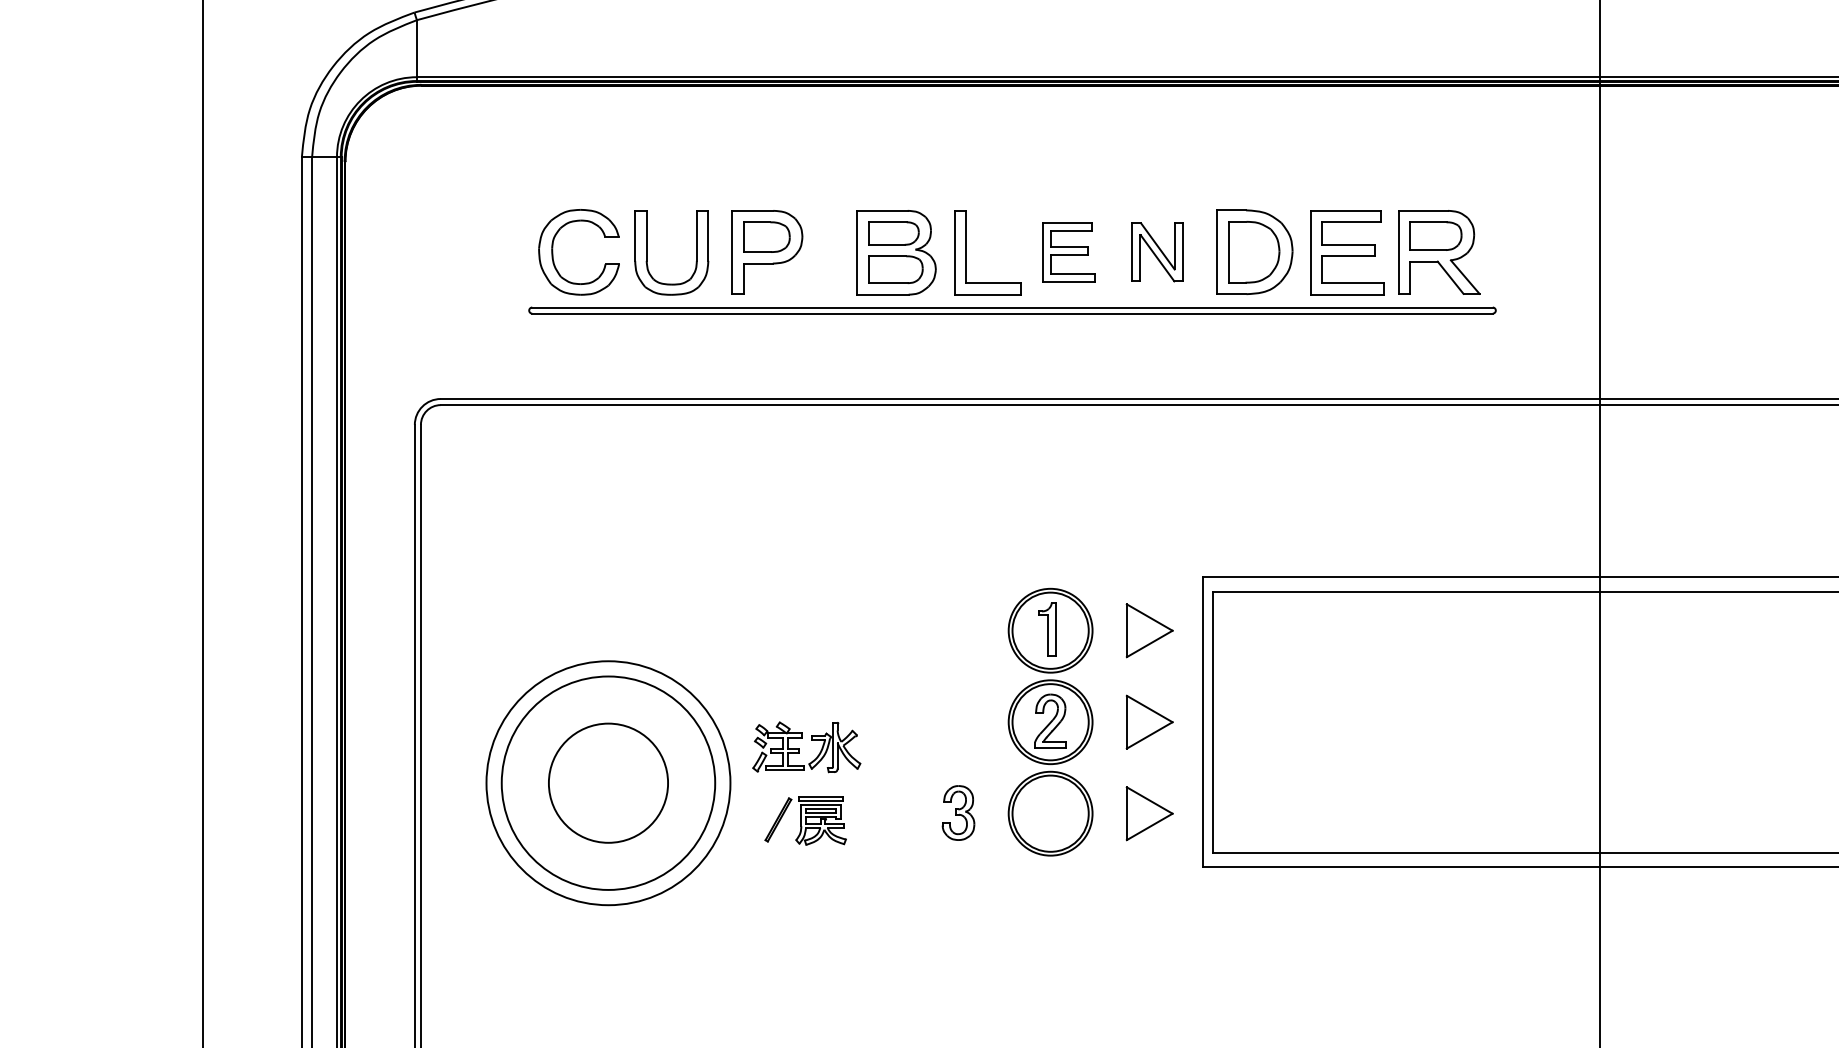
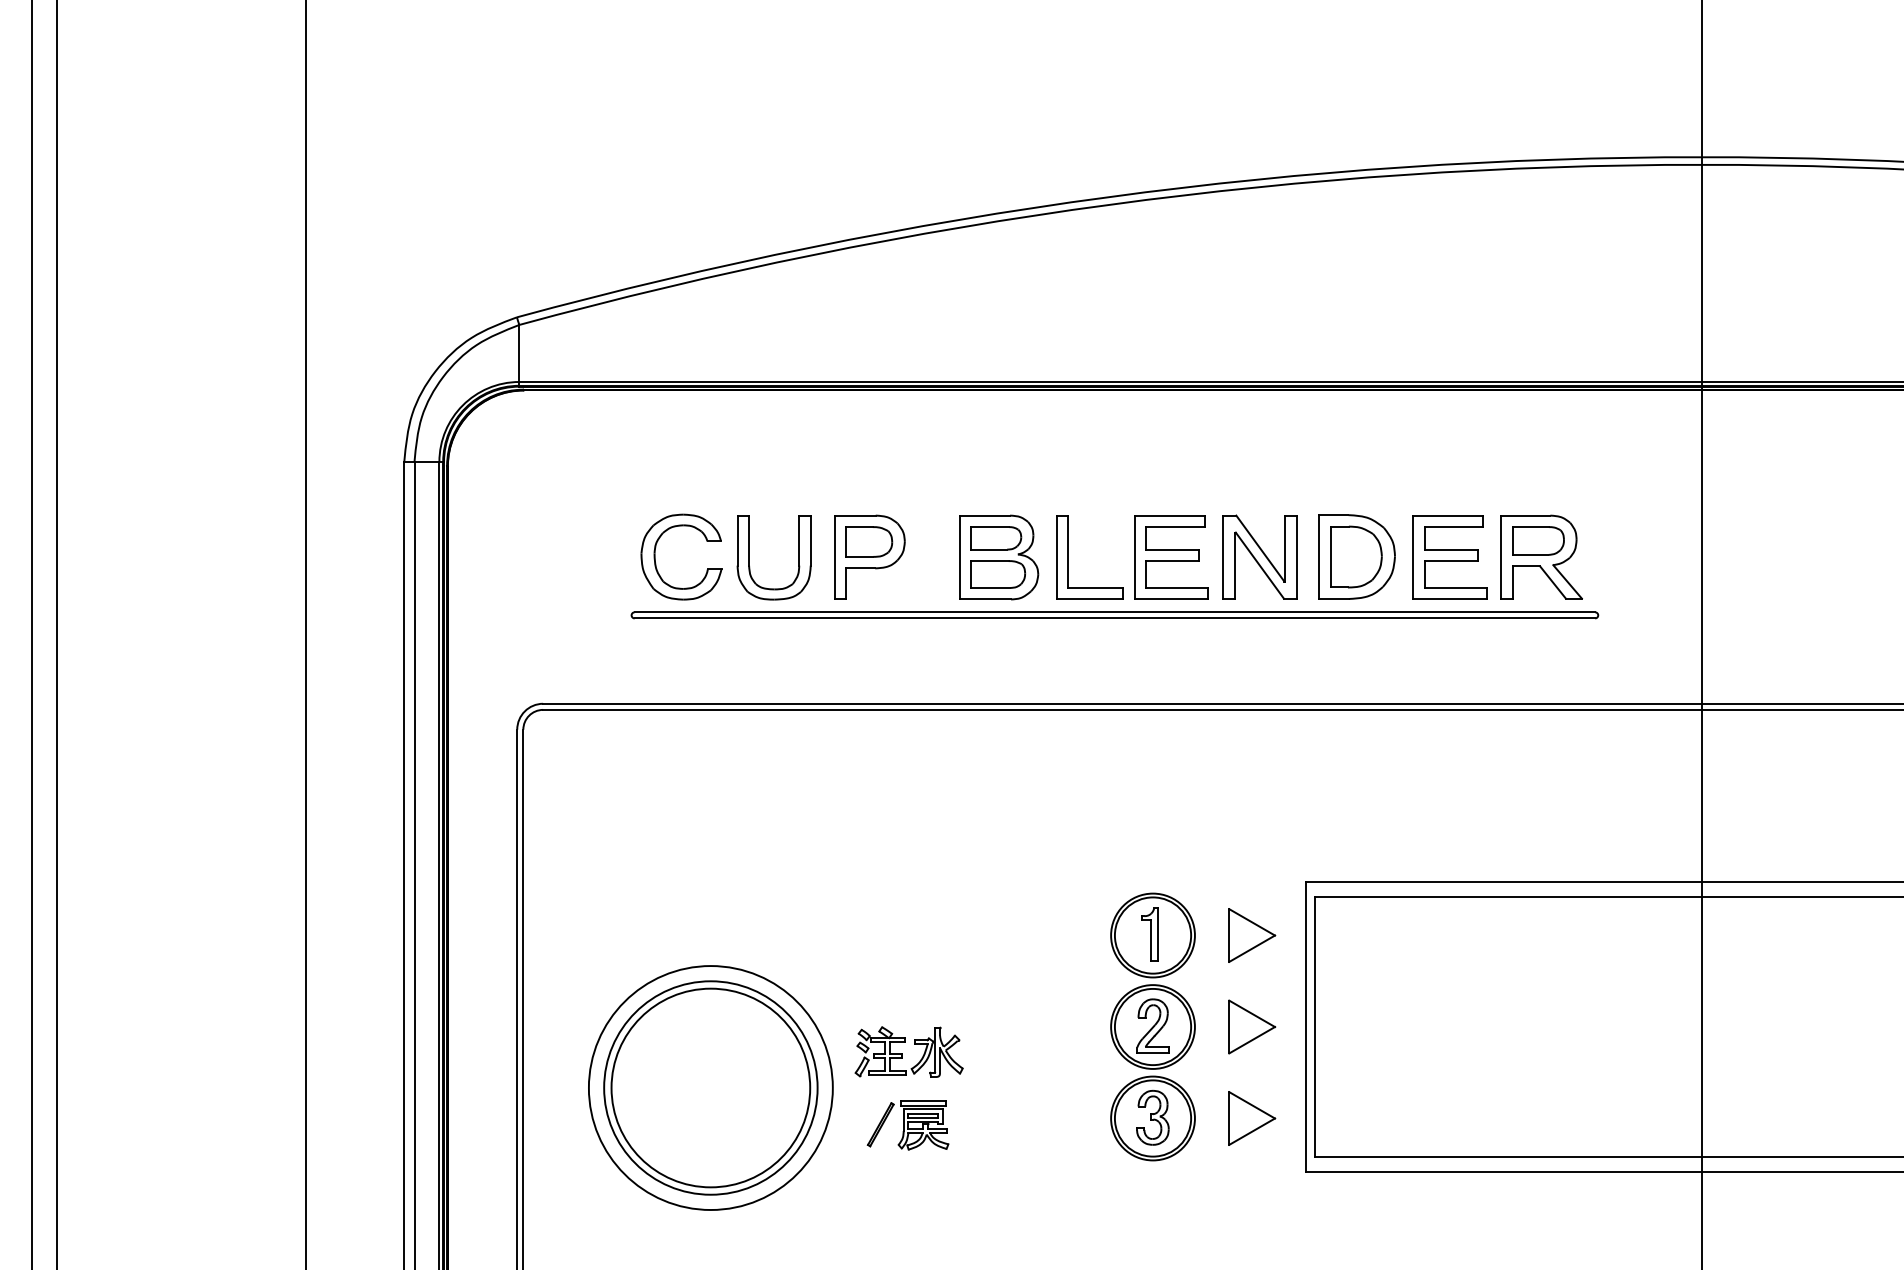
part: (1157, 251) -> (1259, 556), size x1.43
part: (1069, 252) -> (1171, 557), size x1.43
circle: (608, 782) -> (710, 1087), size x1.67
part: (958, 812) -> (1152, 1117), moved

